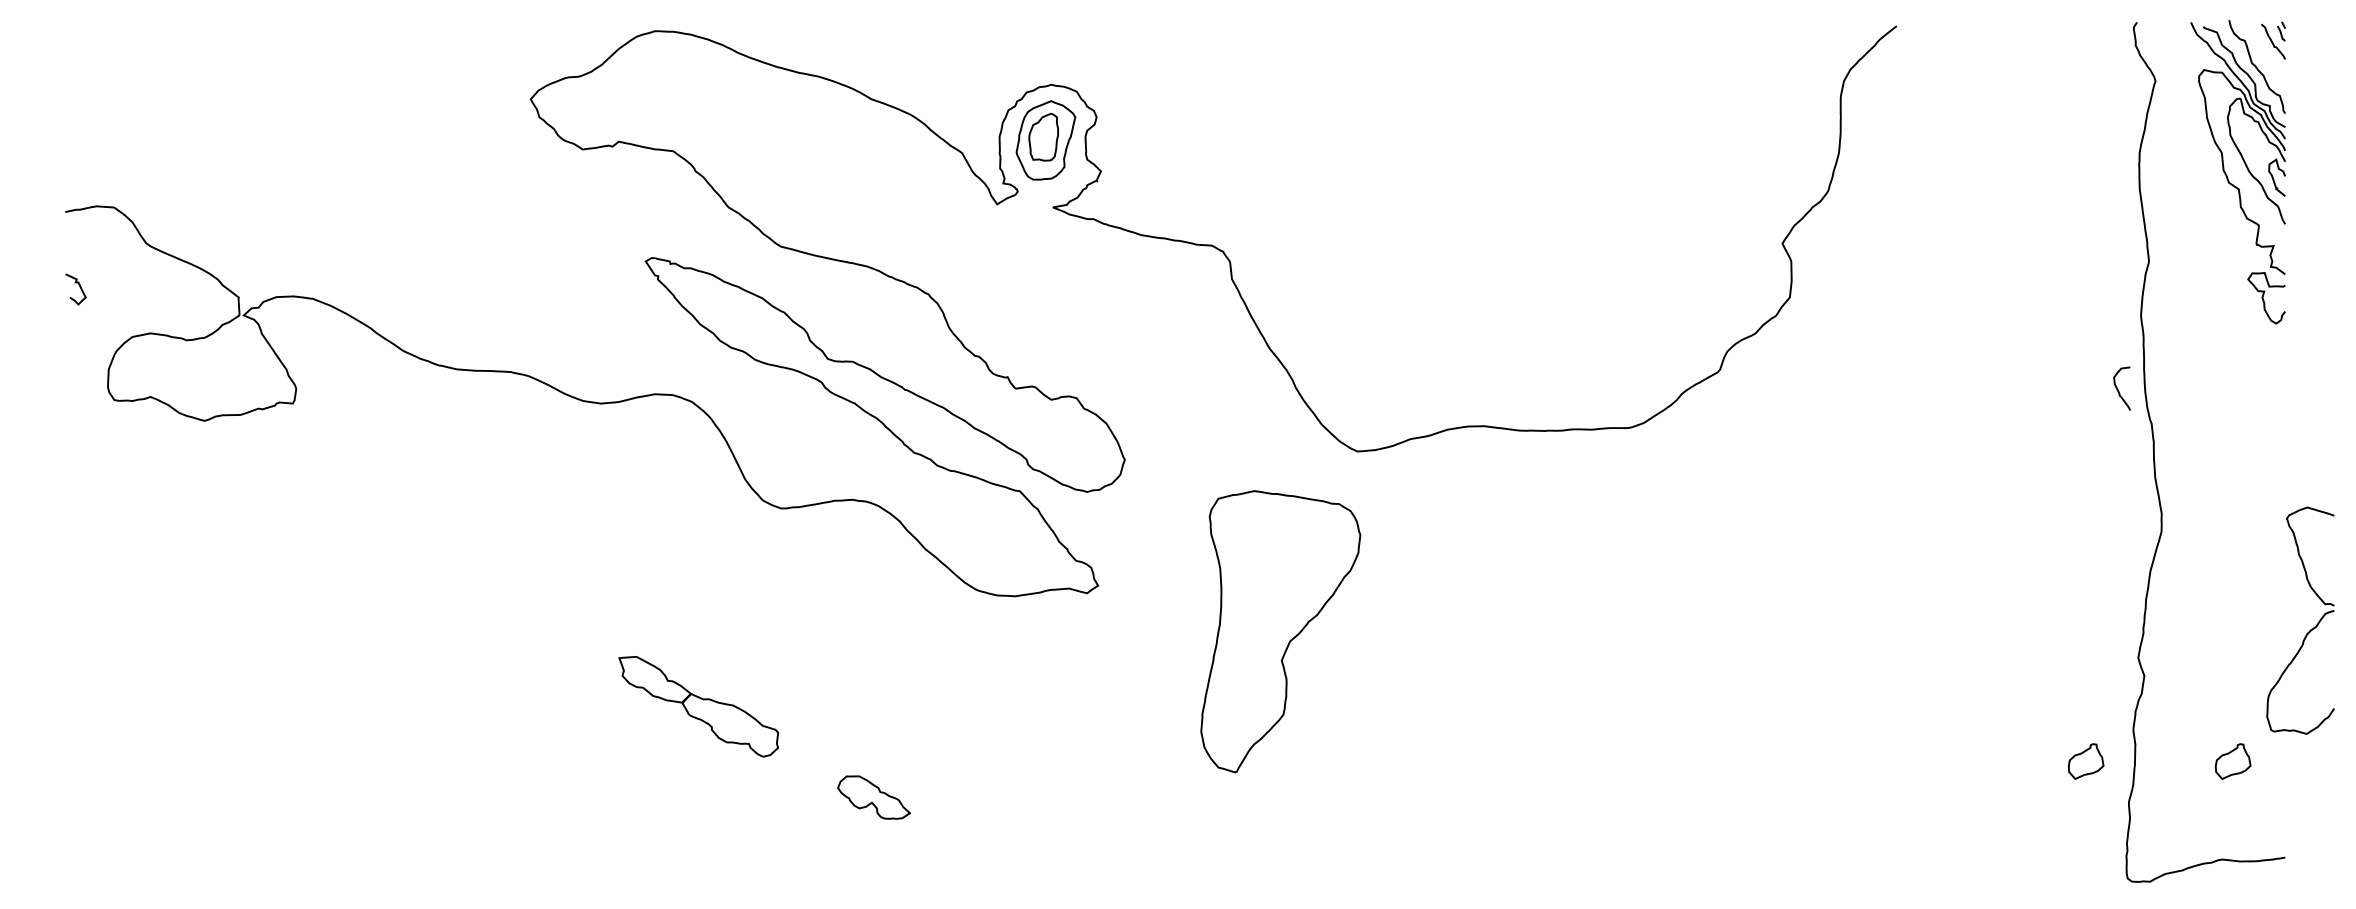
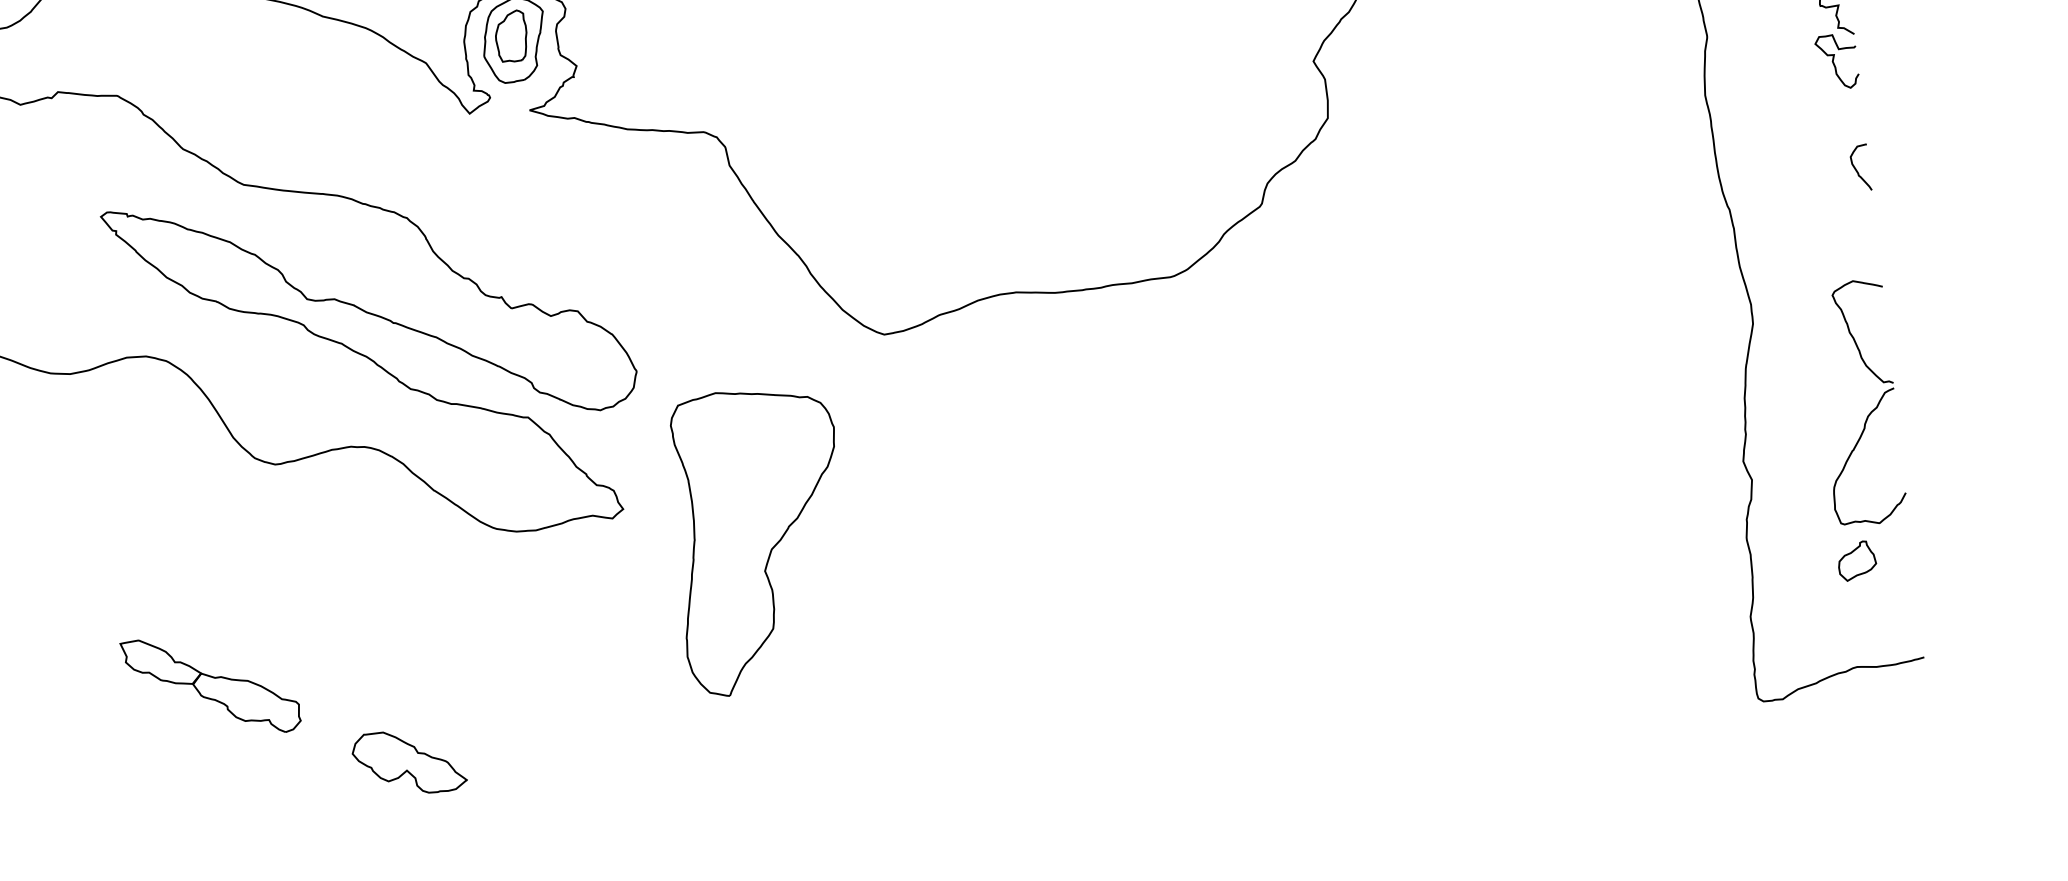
curve: (2118, 389) -> (1856, 169), moved
part: (2310, 629) -> (1870, 411), moved
part: (1280, 631) -> (760, 540), moved
part: (2085, 761) -> (1699, 578), removed
part: (873, 797) -> (408, 762), size x1.43

